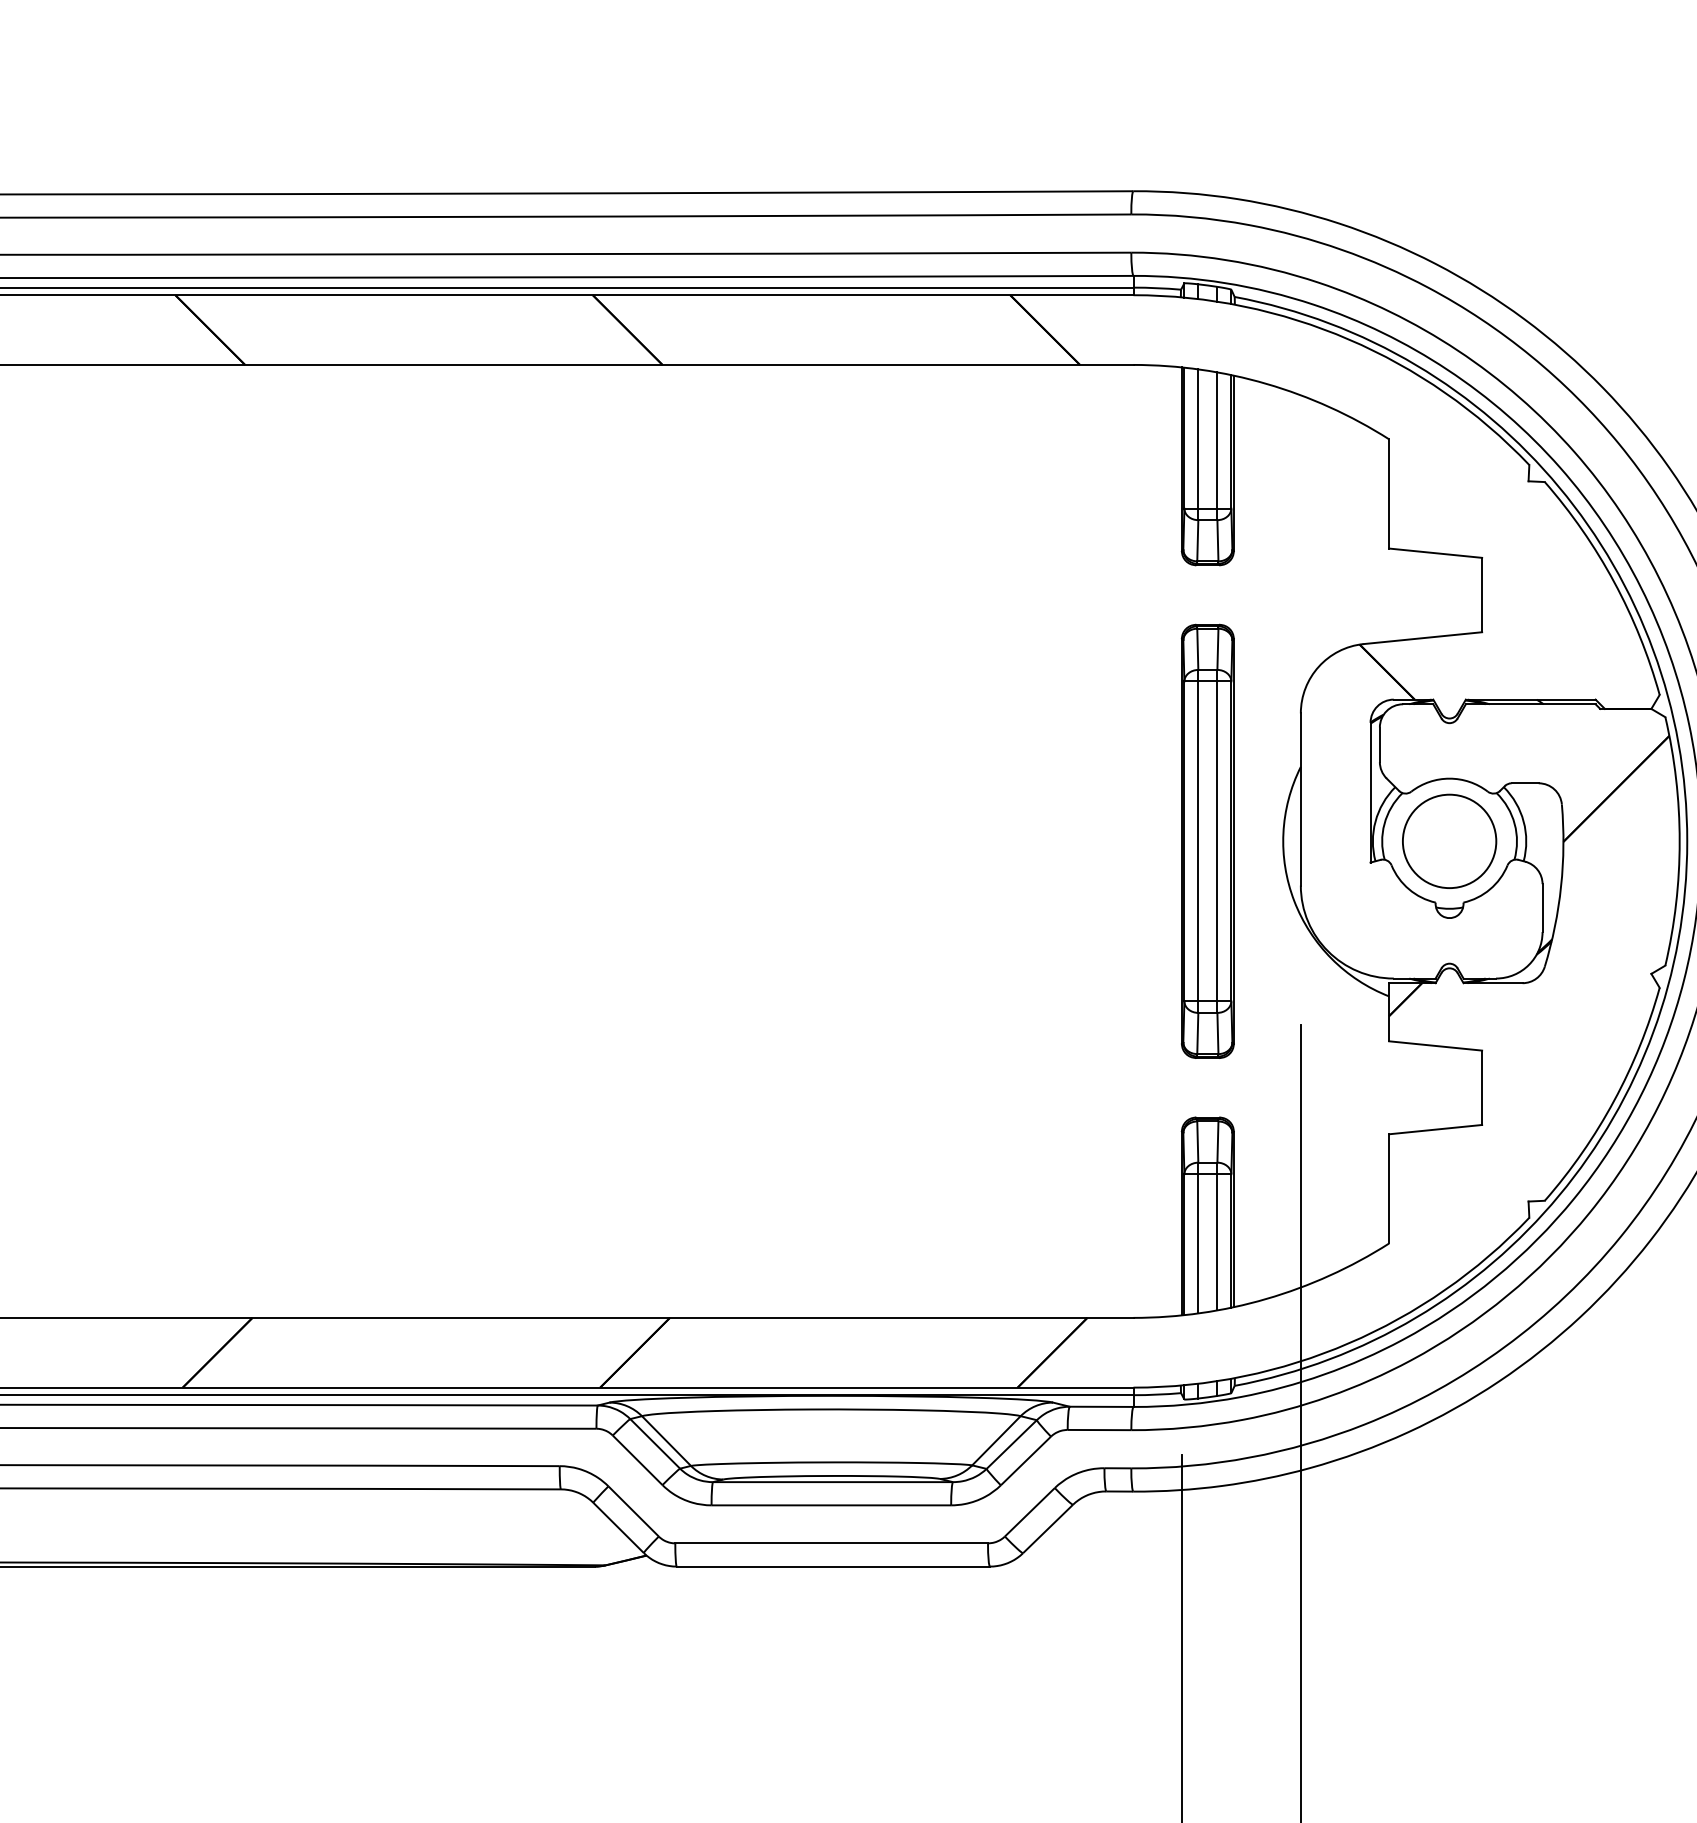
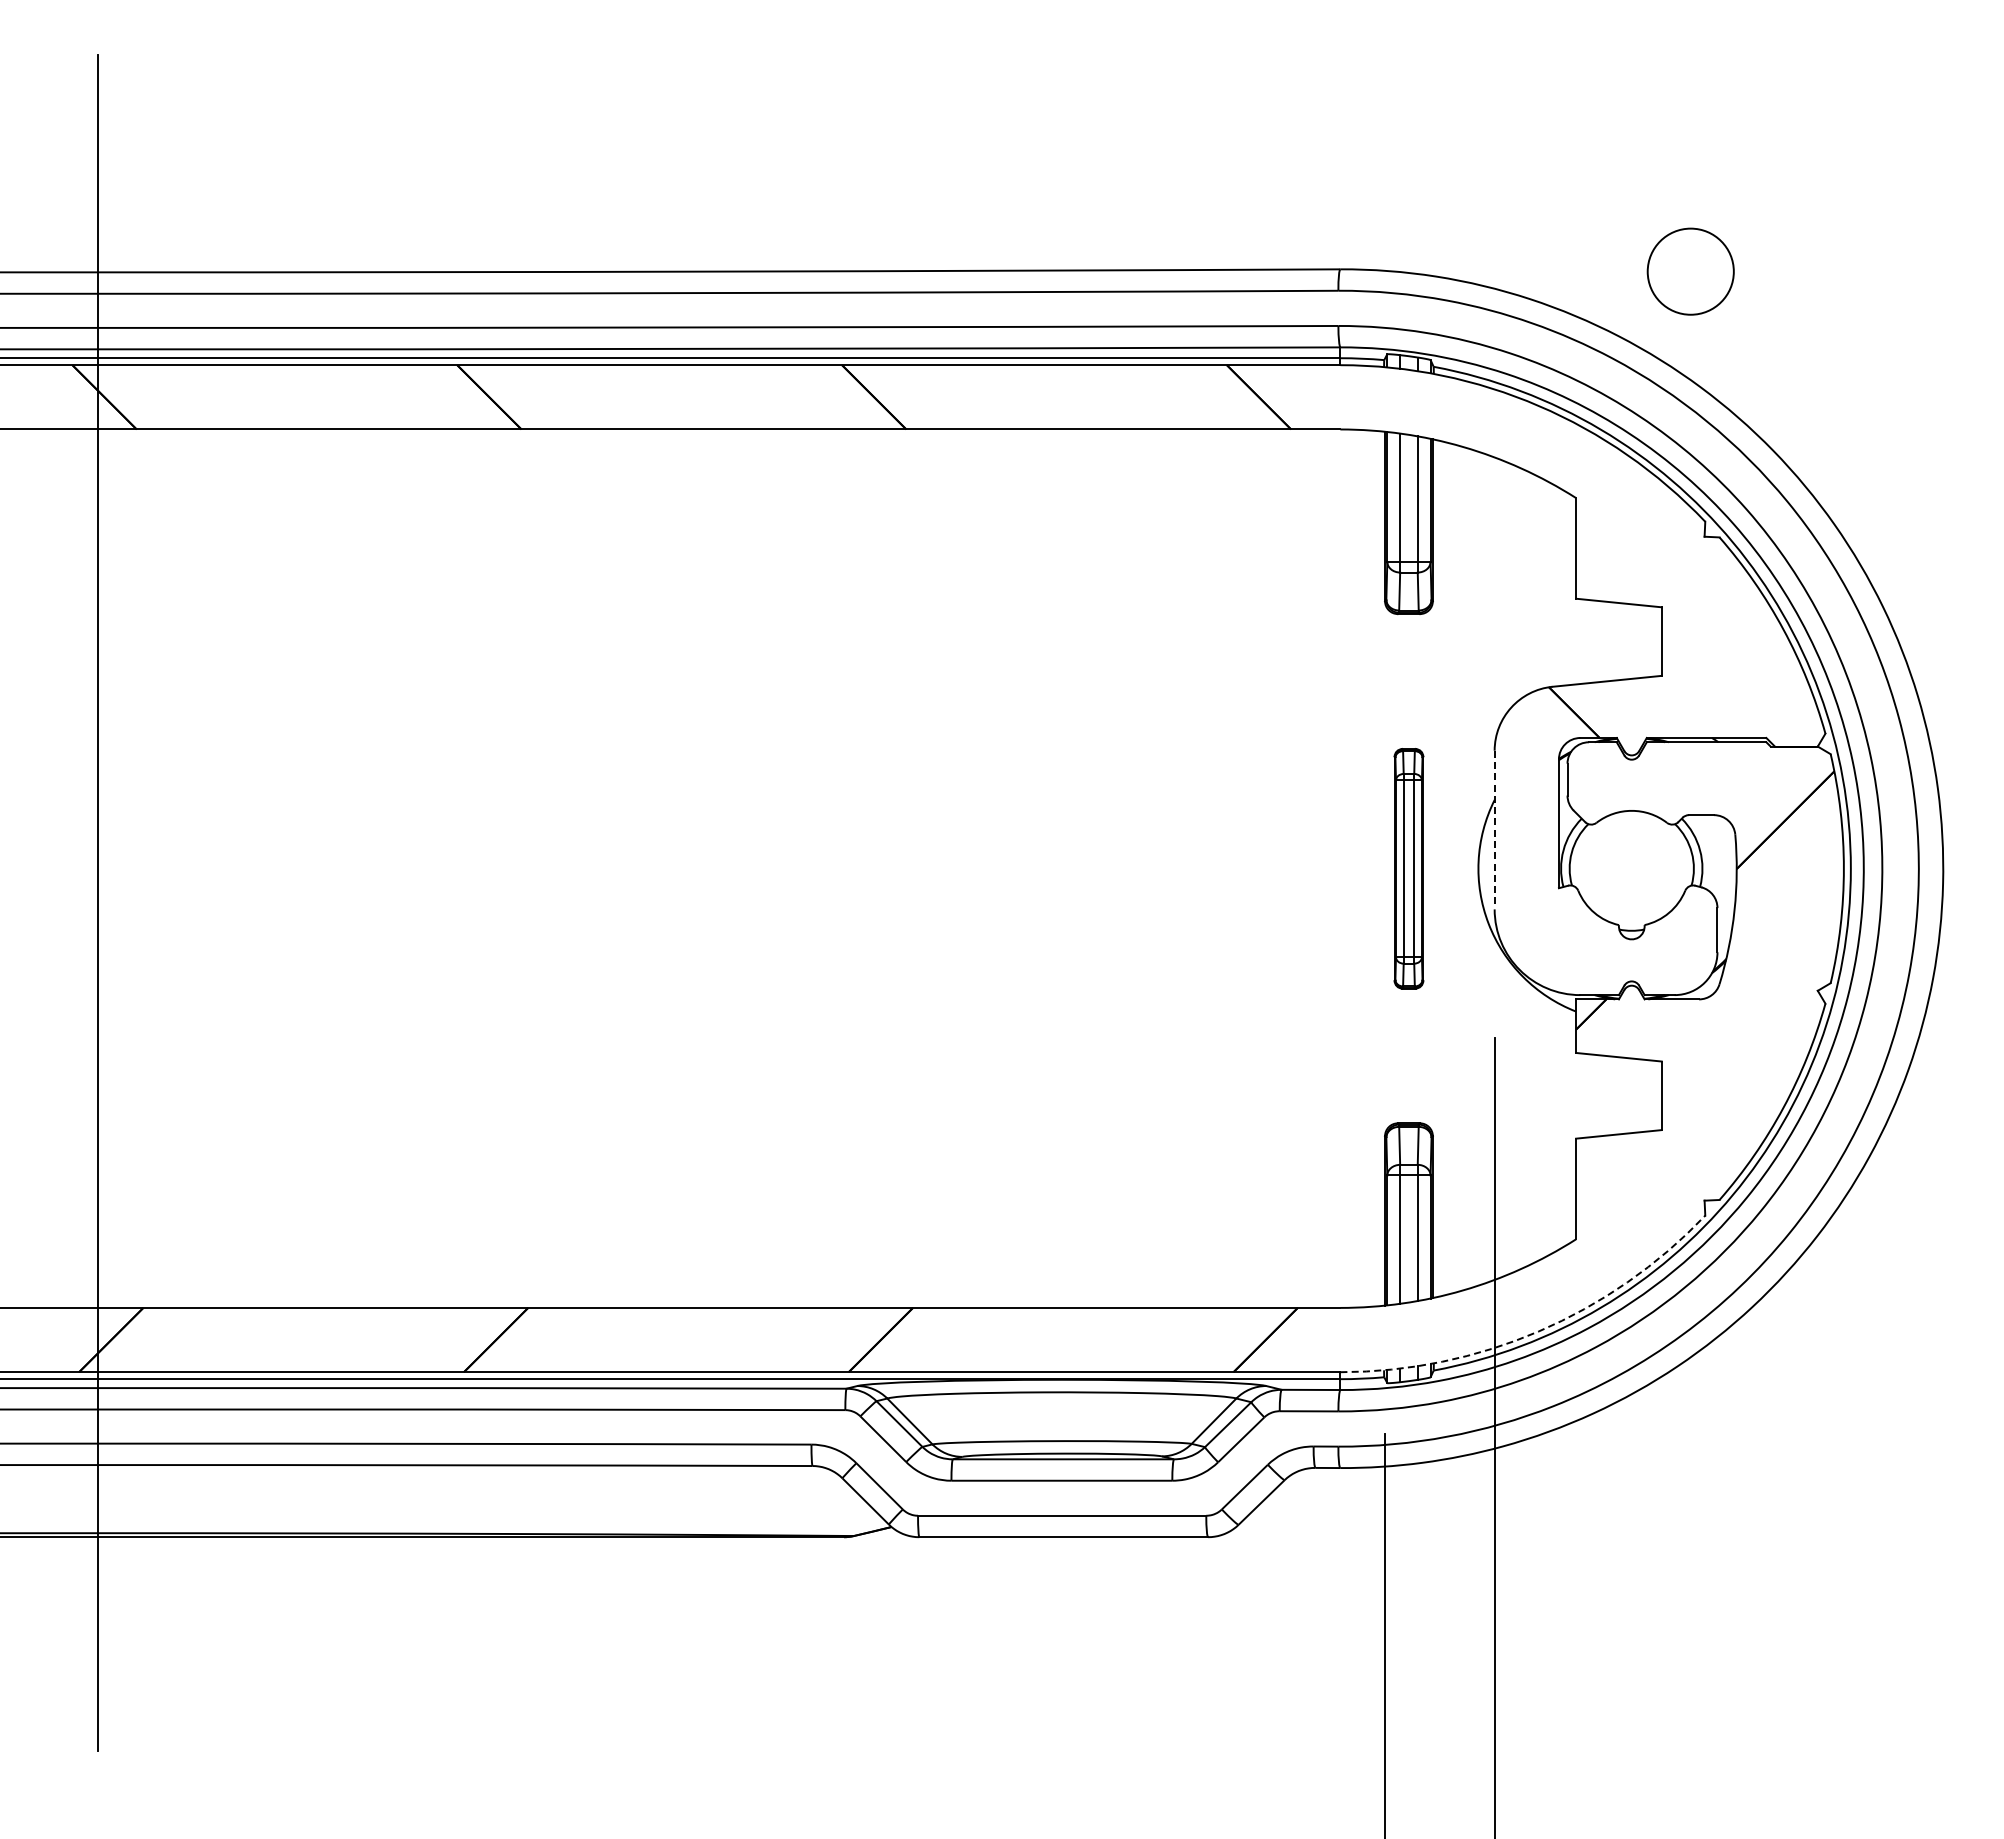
line: (1300, 799) -> (1494, 830), solid -> dashed
part: (1207, 841) -> (1408, 868), size x0.6
circle: (1449, 841) -> (1690, 271), moved
arc: (1348, 1343) -> (1538, 1331), solid -> dashed

